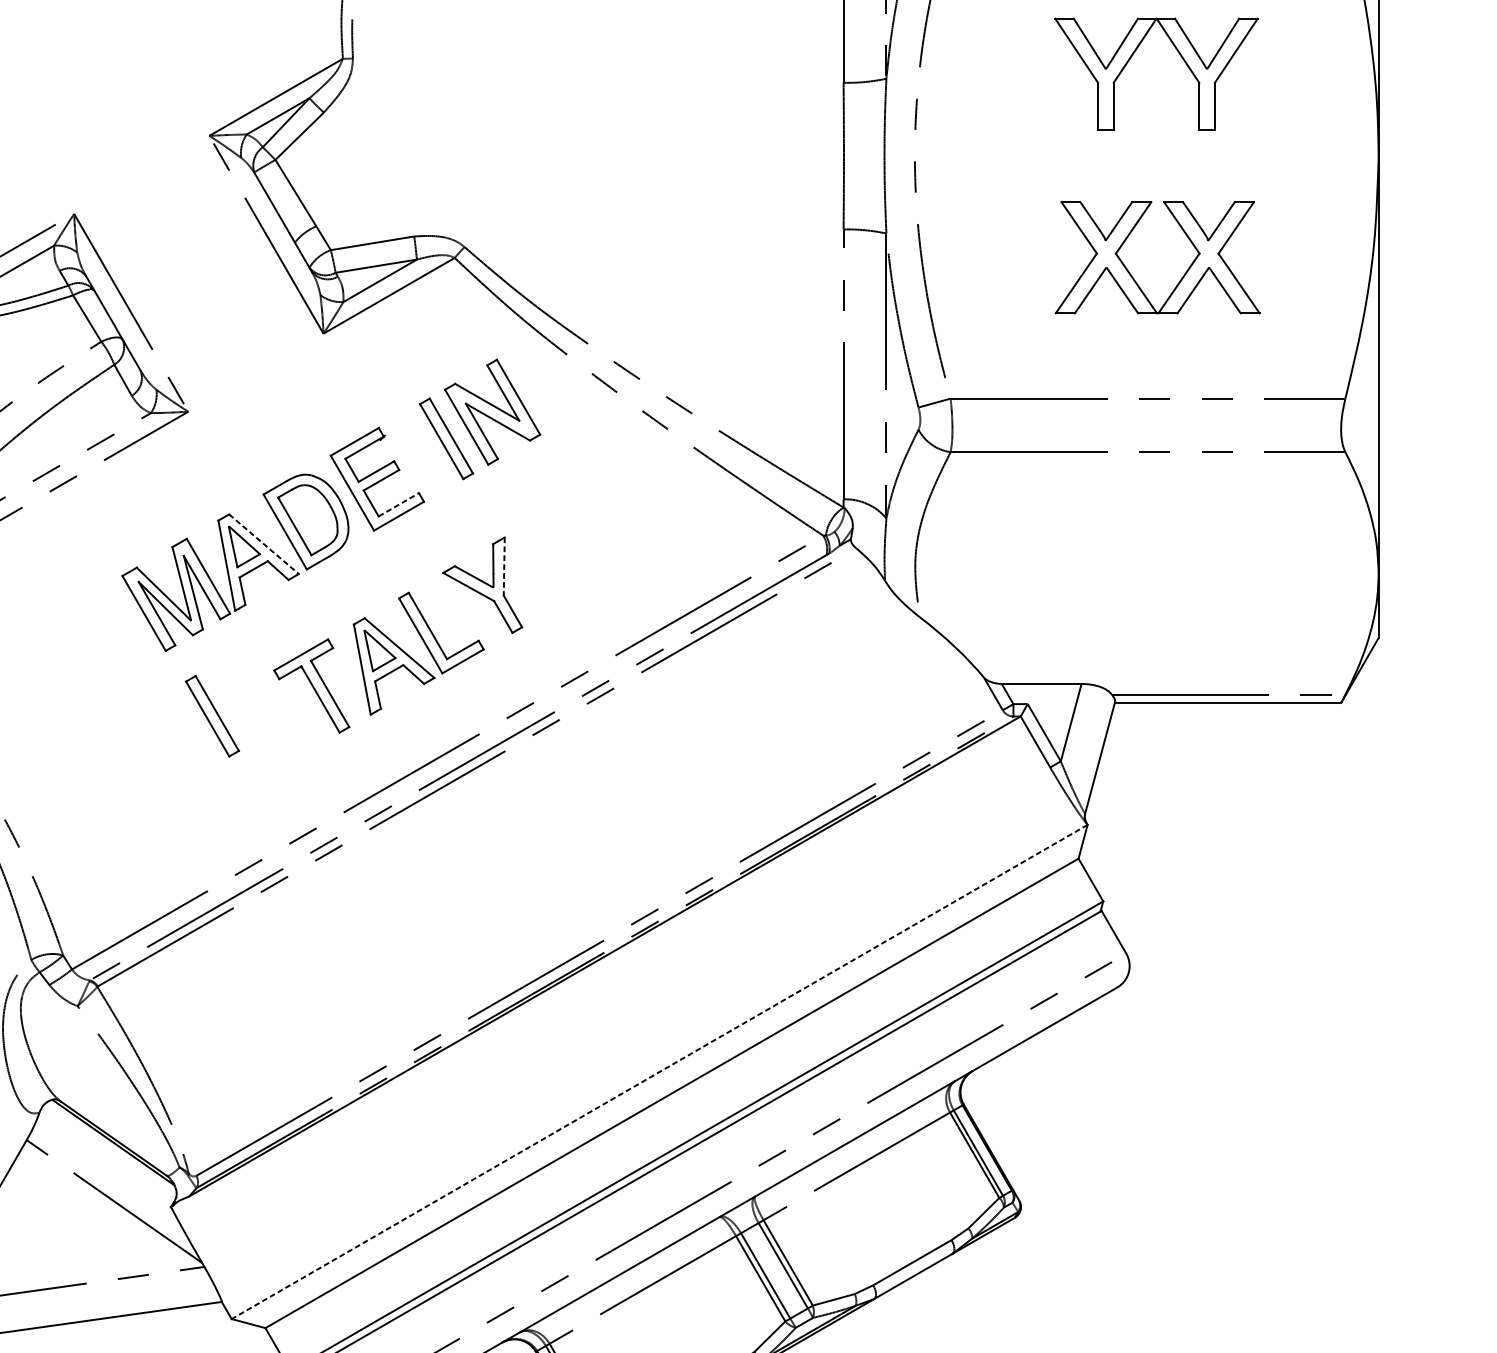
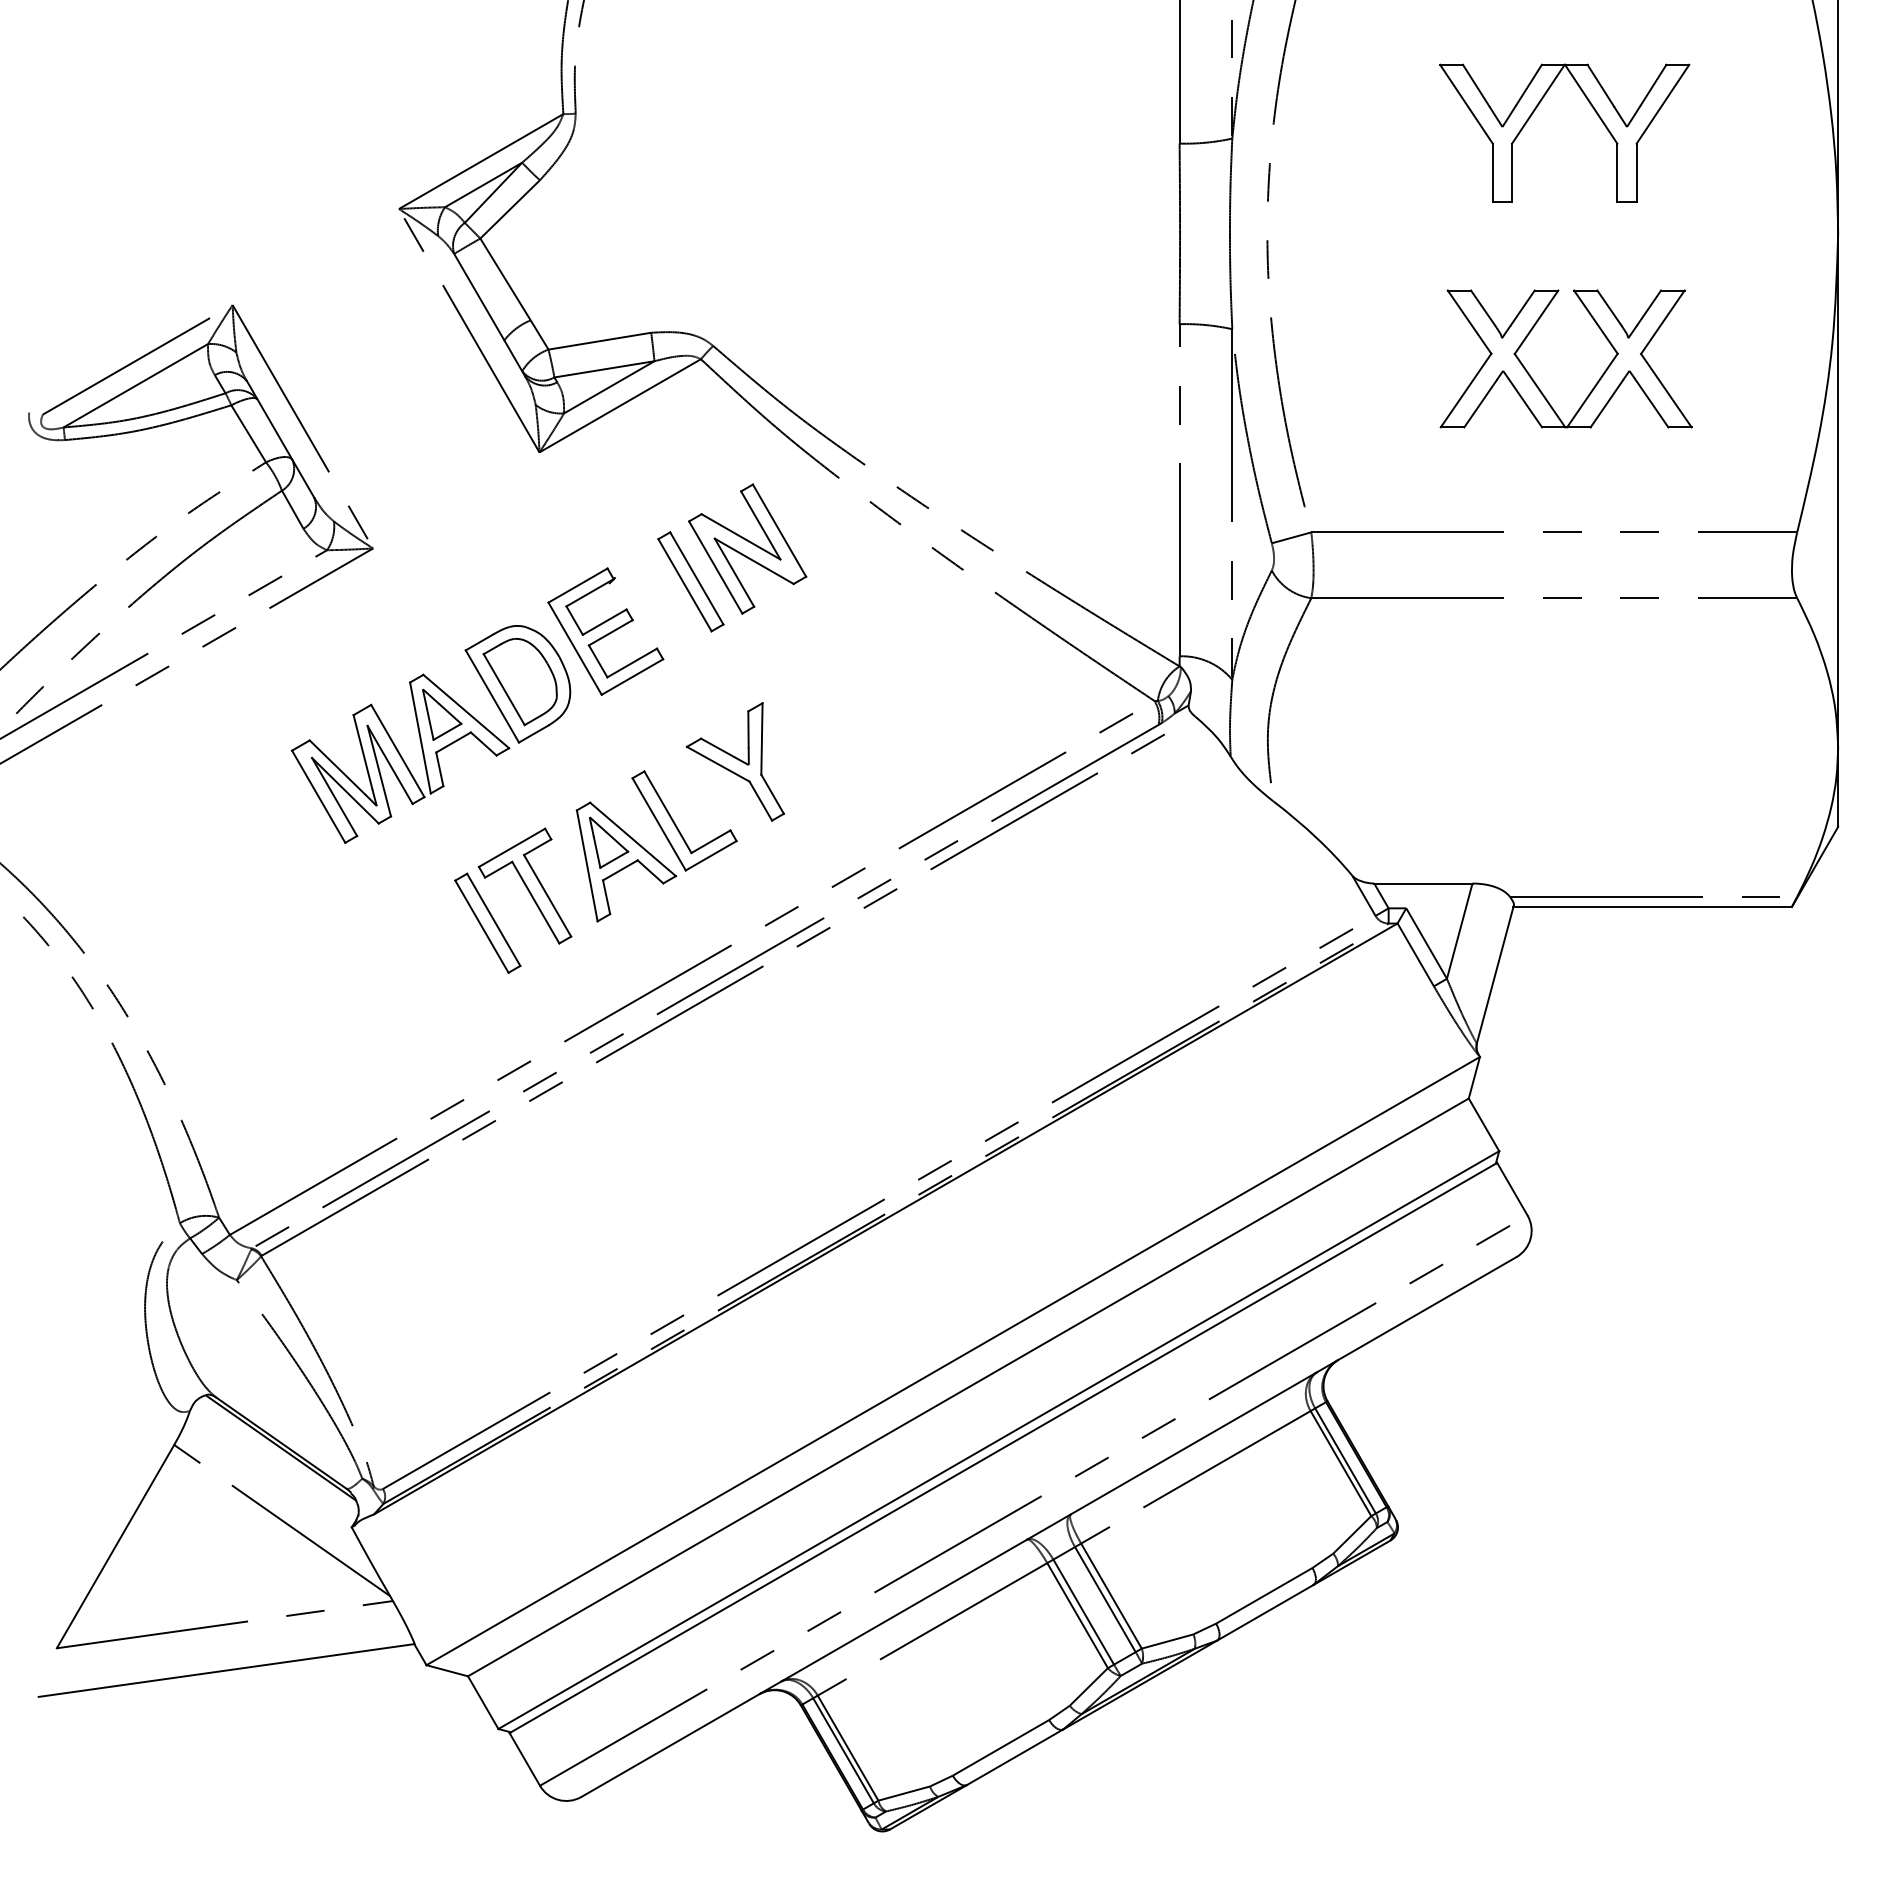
line: (399, 505) -> (632, 663), dashed -> solid
line: (264, 544) -> (466, 711), dashed -> solid
line: (503, 566) -> (761, 738), dashed -> solid
part: (212, 715) -> (487, 922), moved
line: (659, 1072) -> (952, 1361), dashed -> solid

